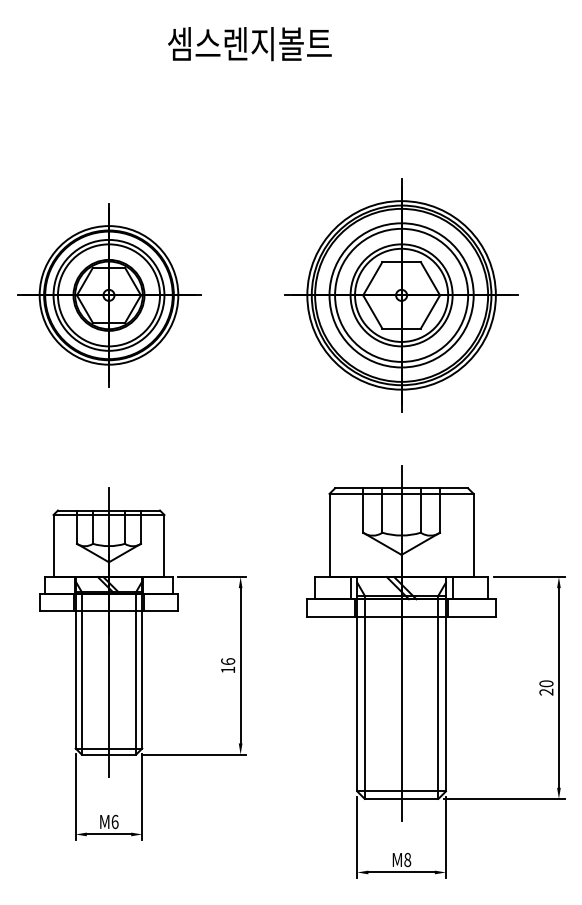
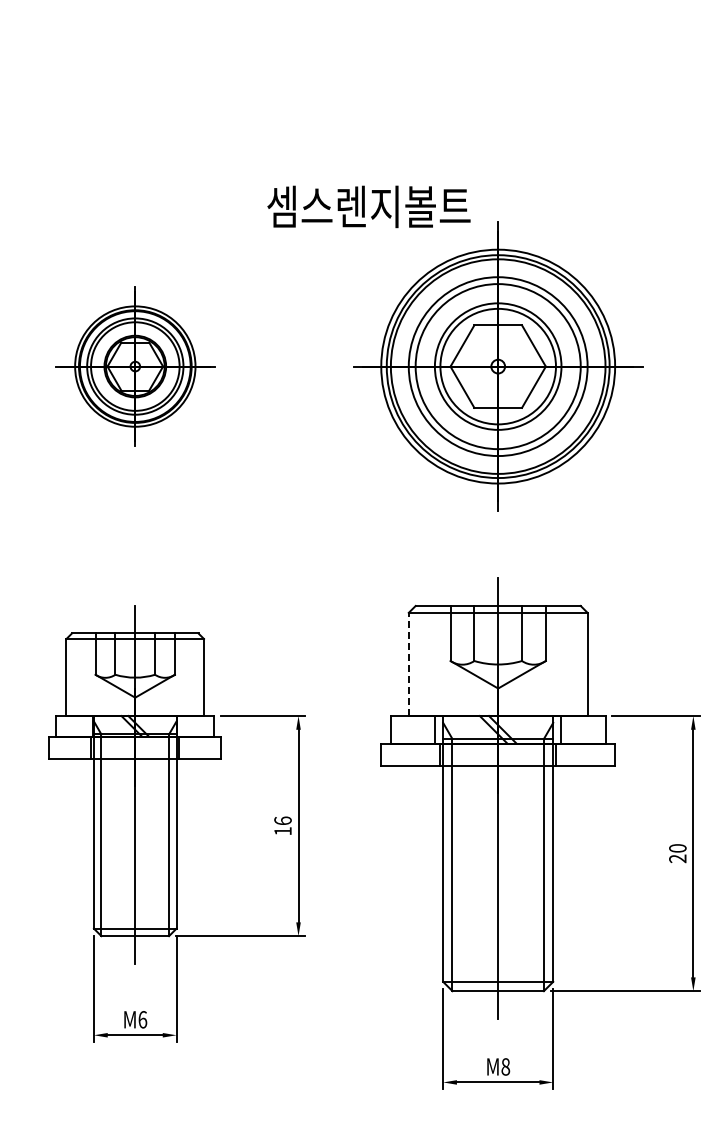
text: (249, 43) -> (368, 206), moved
part: (109, 295) -> (135, 366), size x0.7
line: (329, 535) -> (408, 664), solid -> dashed

